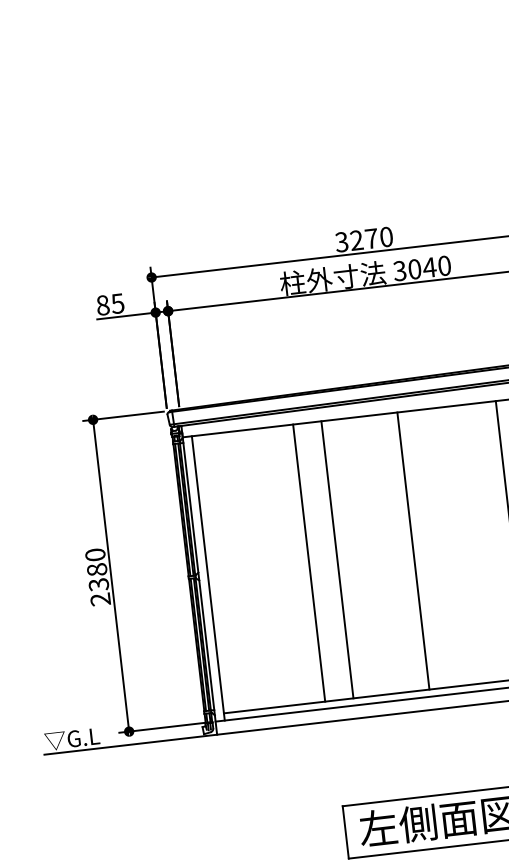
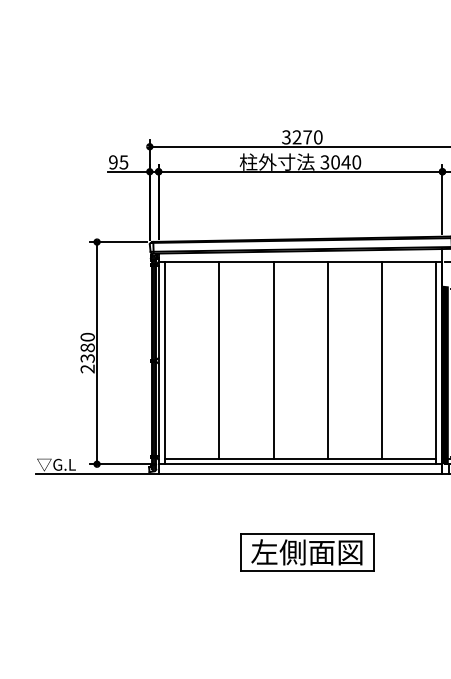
text: (103, 305) -> (113, 162), 85 -> 95
line: (413, 551) -> (327, 360), moved
line: (337, 559) -> (273, 360), moved
line: (309, 563) -> (219, 360), moved

